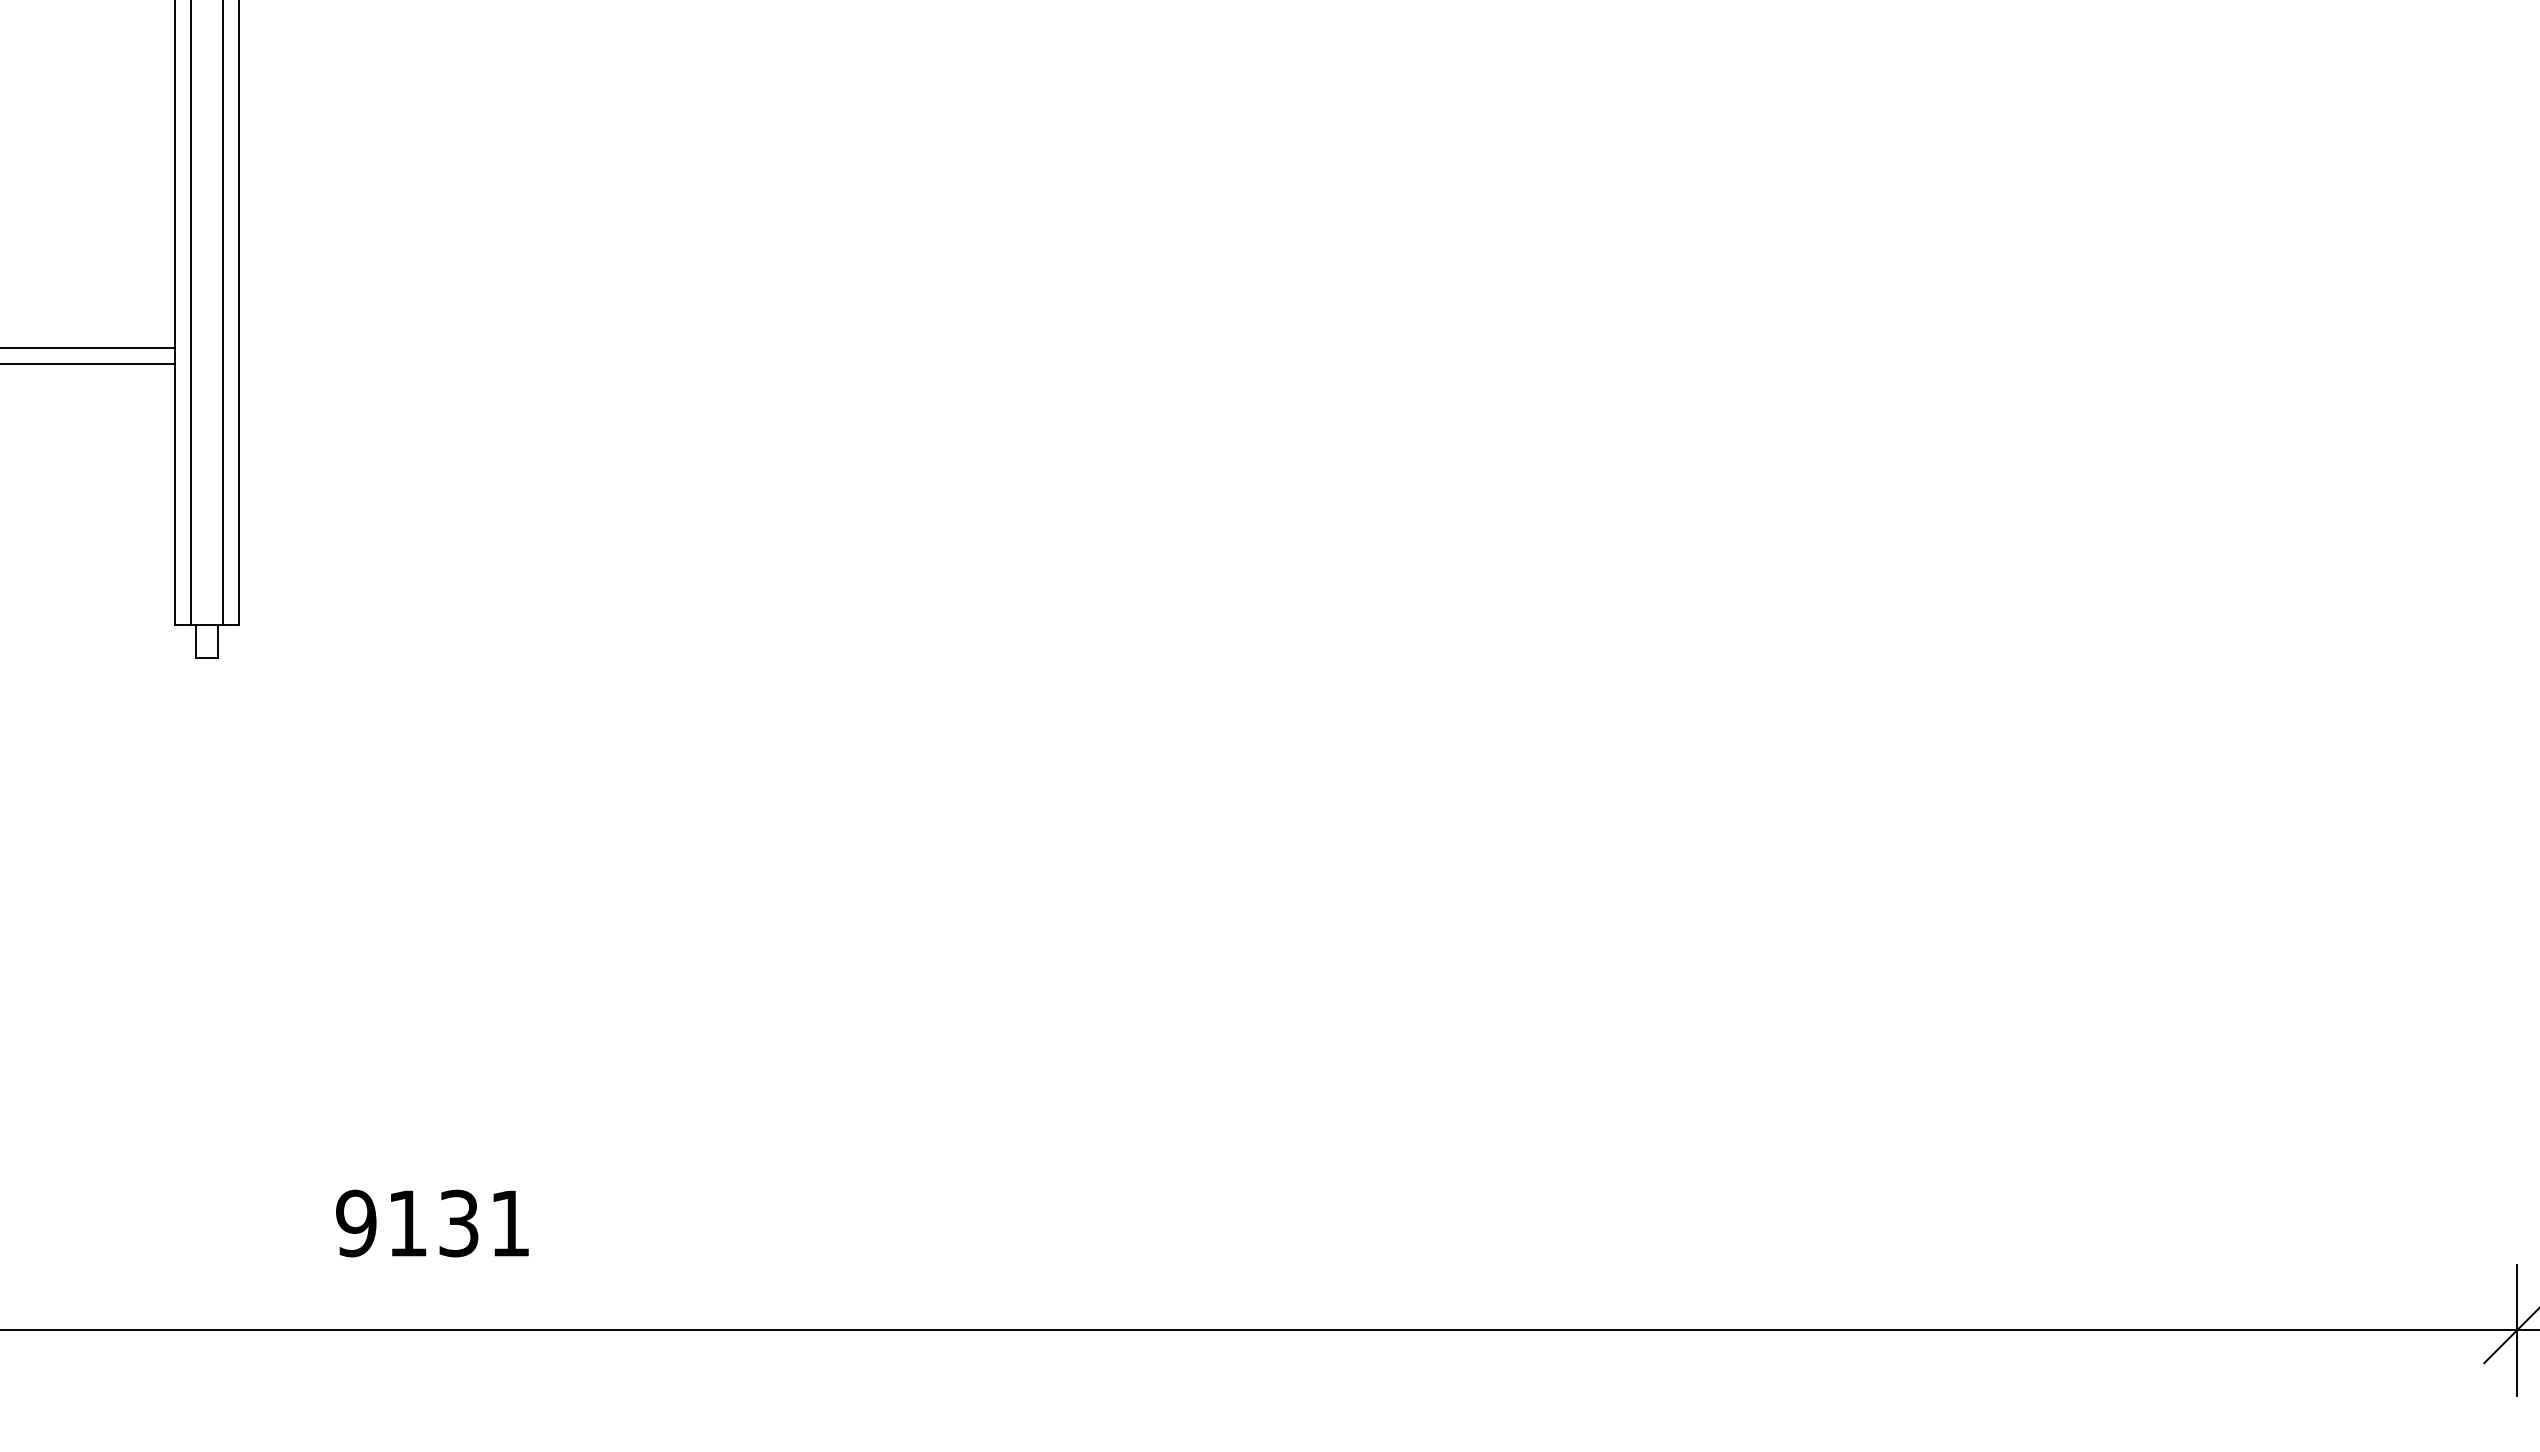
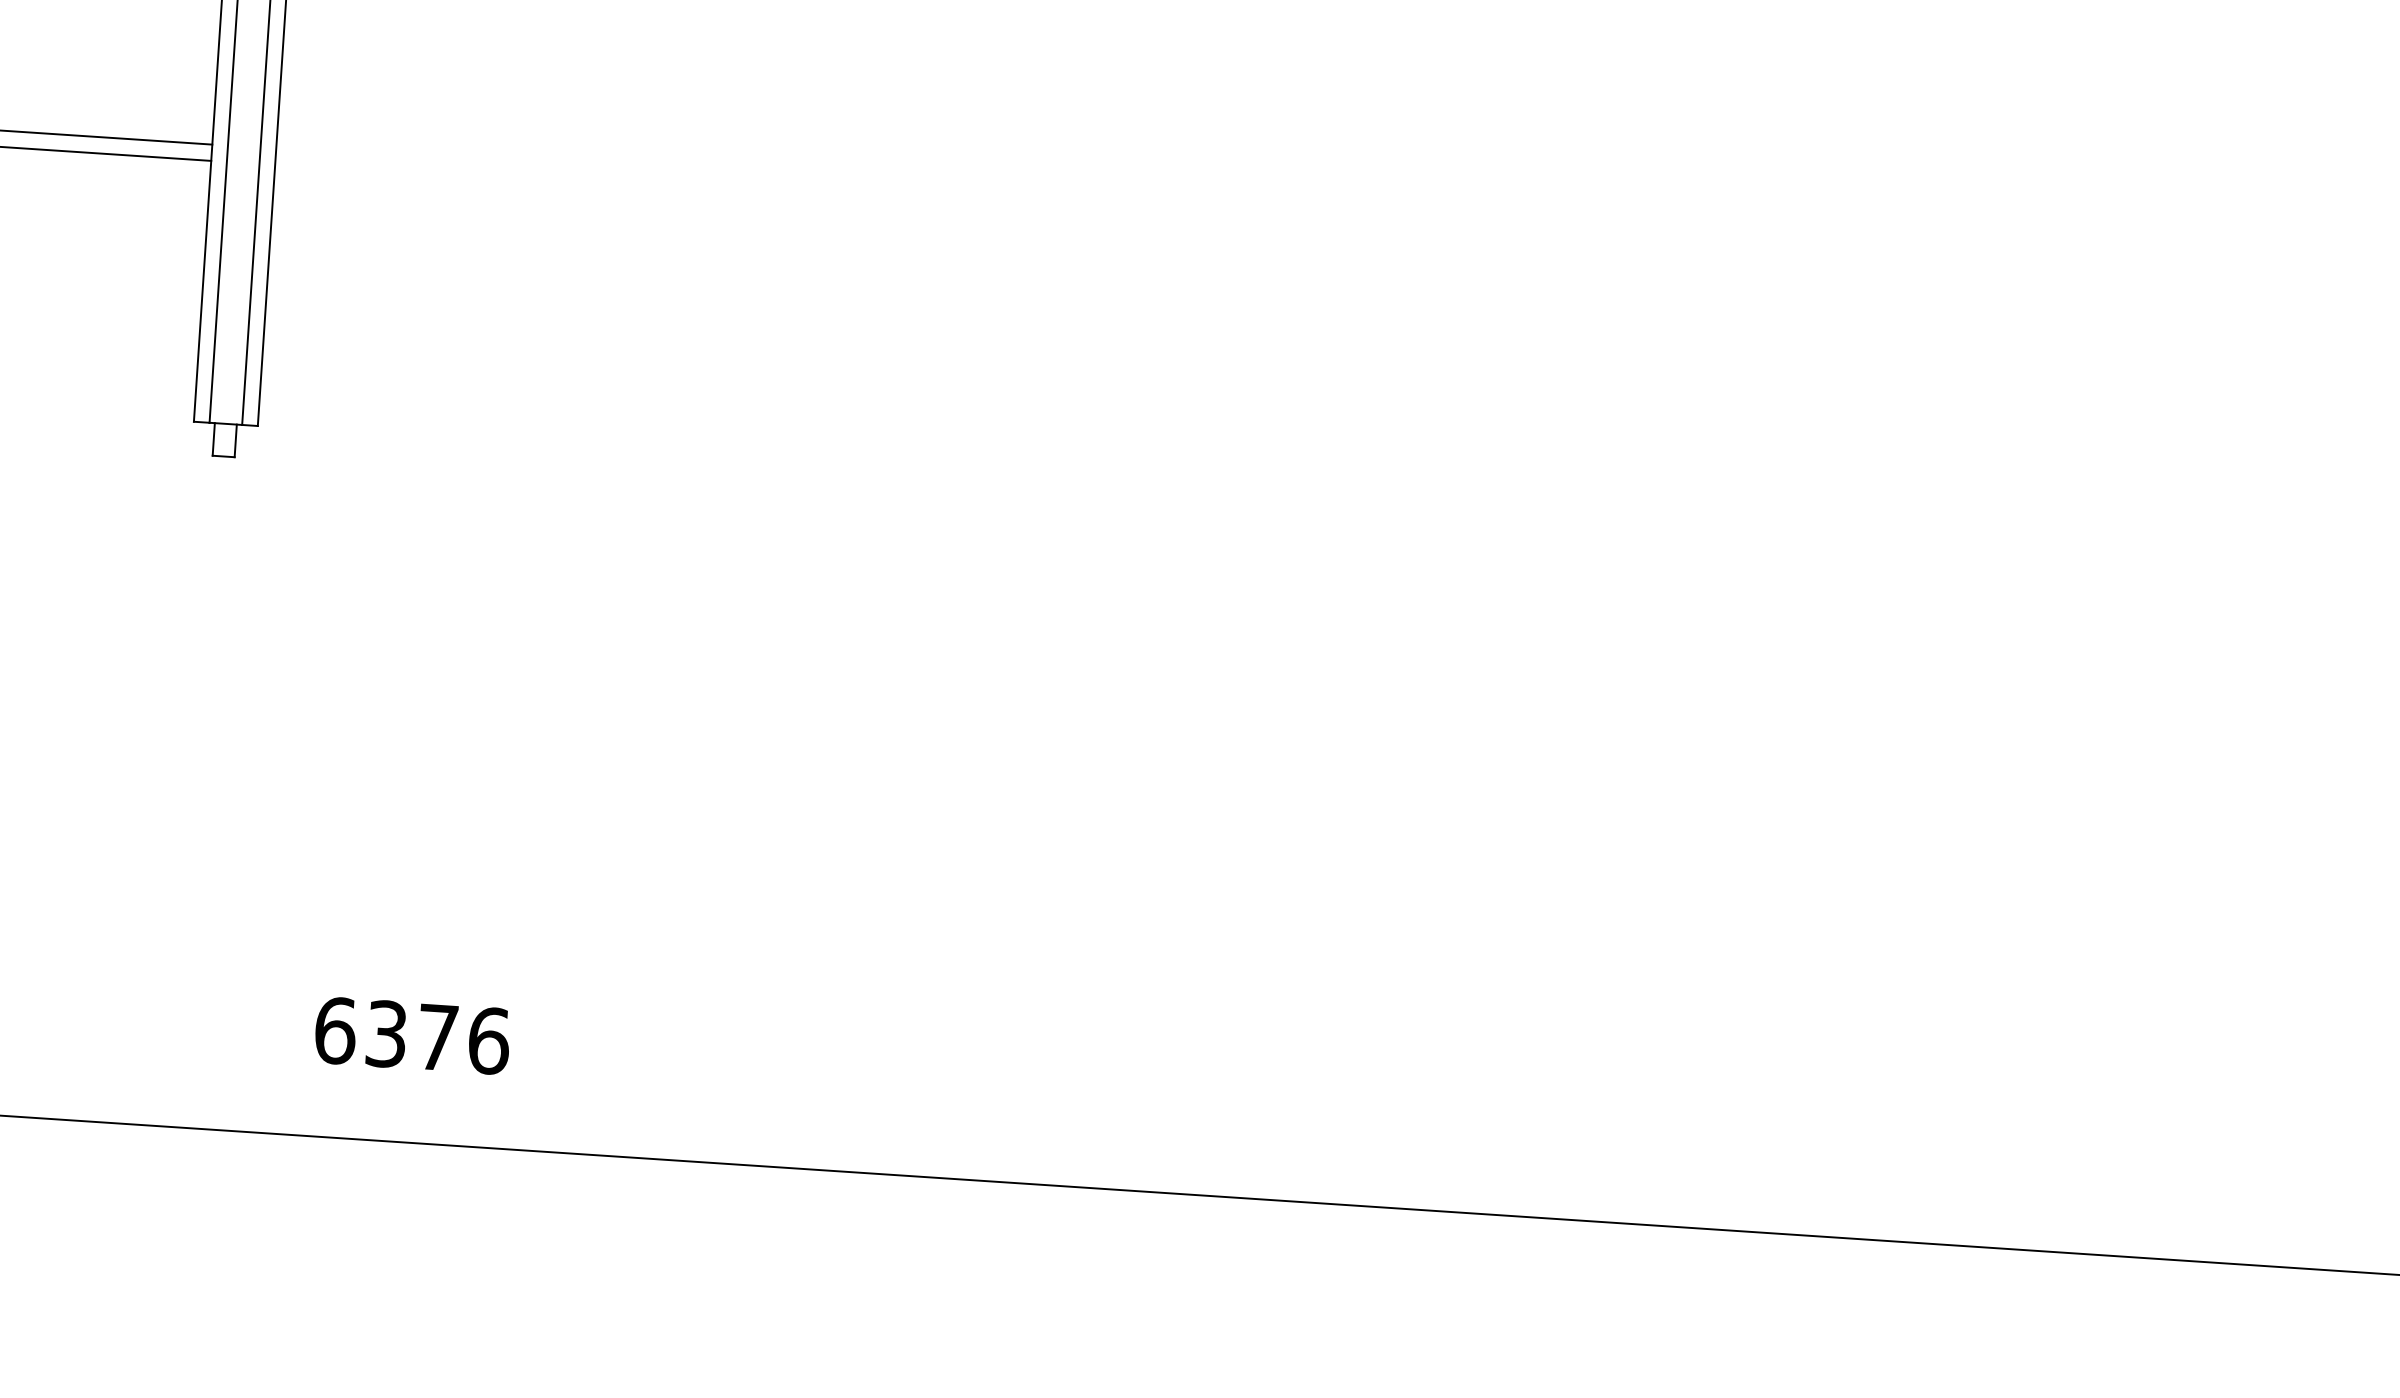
text: (433, 1223) -> (412, 1035), 9131 -> 6376

